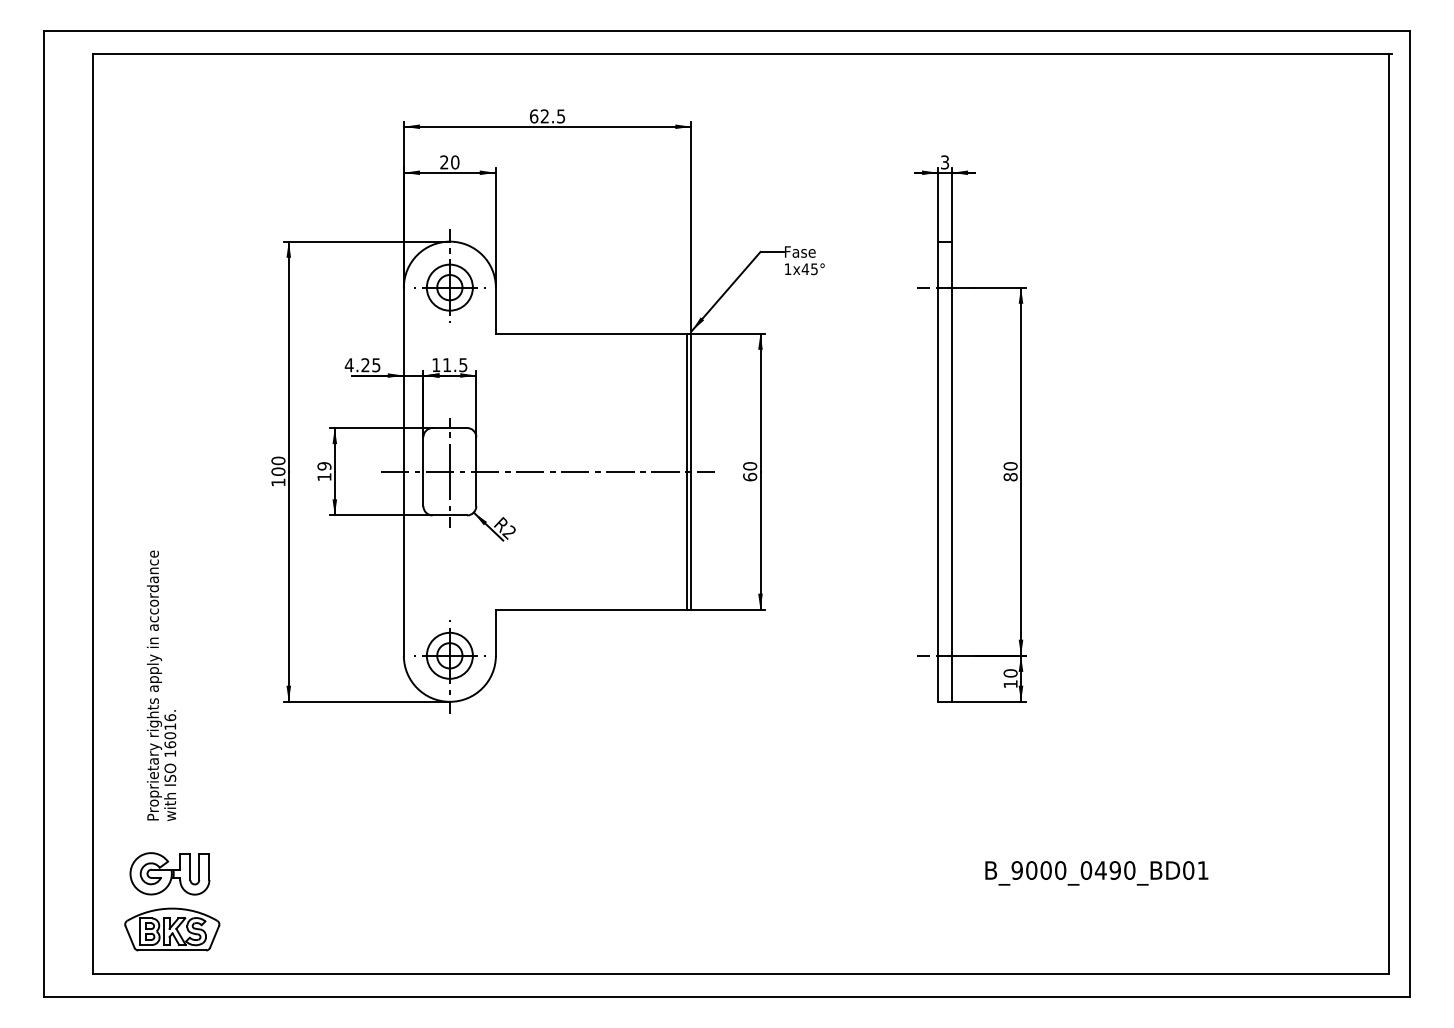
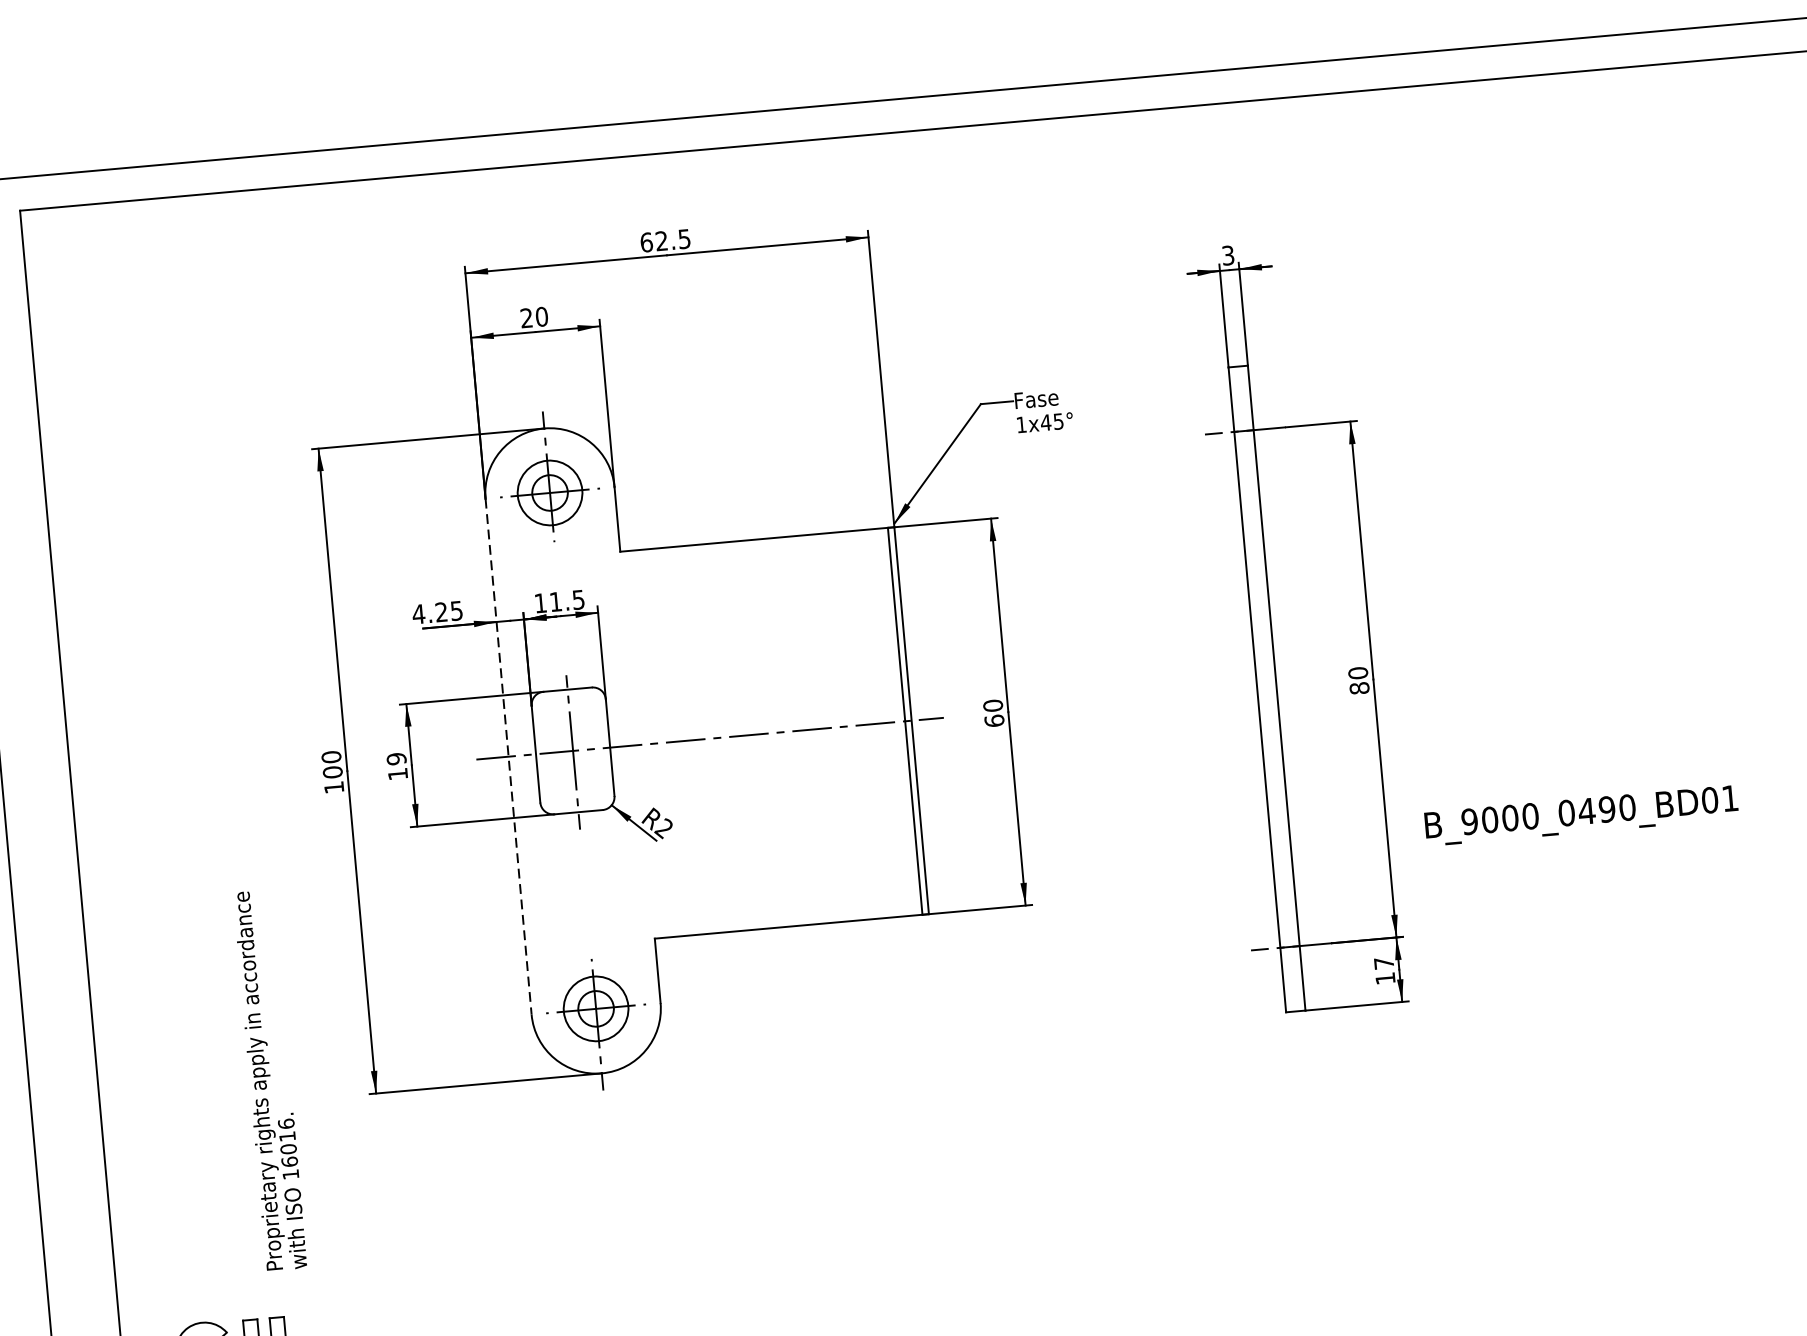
line: (403, 472) -> (508, 757), solid -> dashed
text: (1010, 673) -> (1383, 963), 10 -> 17
text: (161, 685) -> (269, 1079), moved
text: (1096, 873) -> (1581, 815), moved

